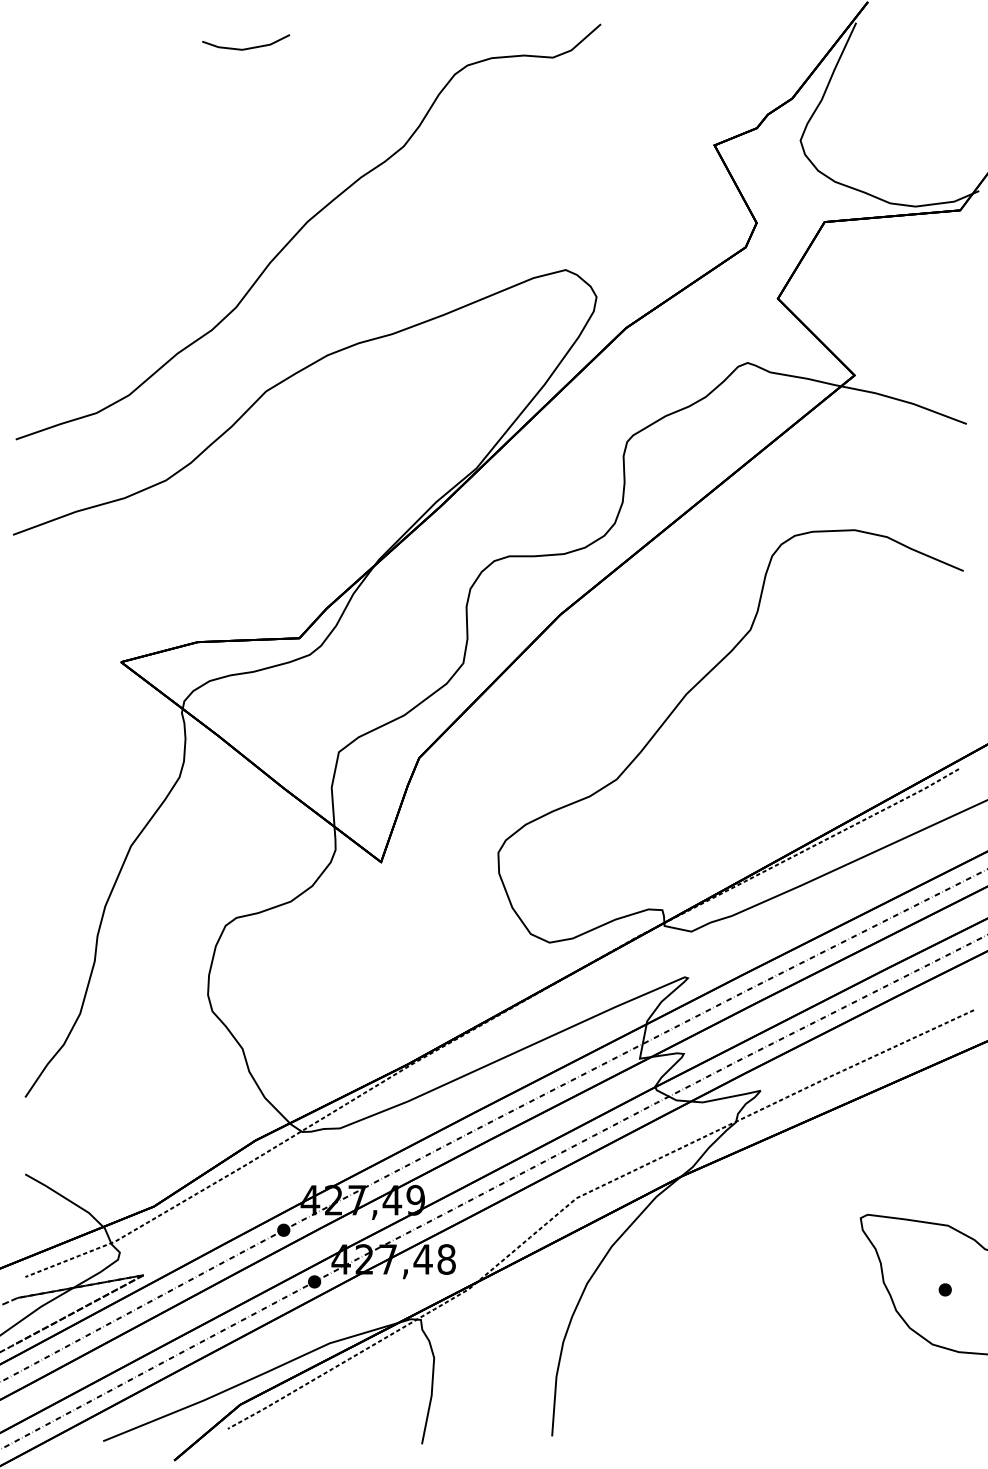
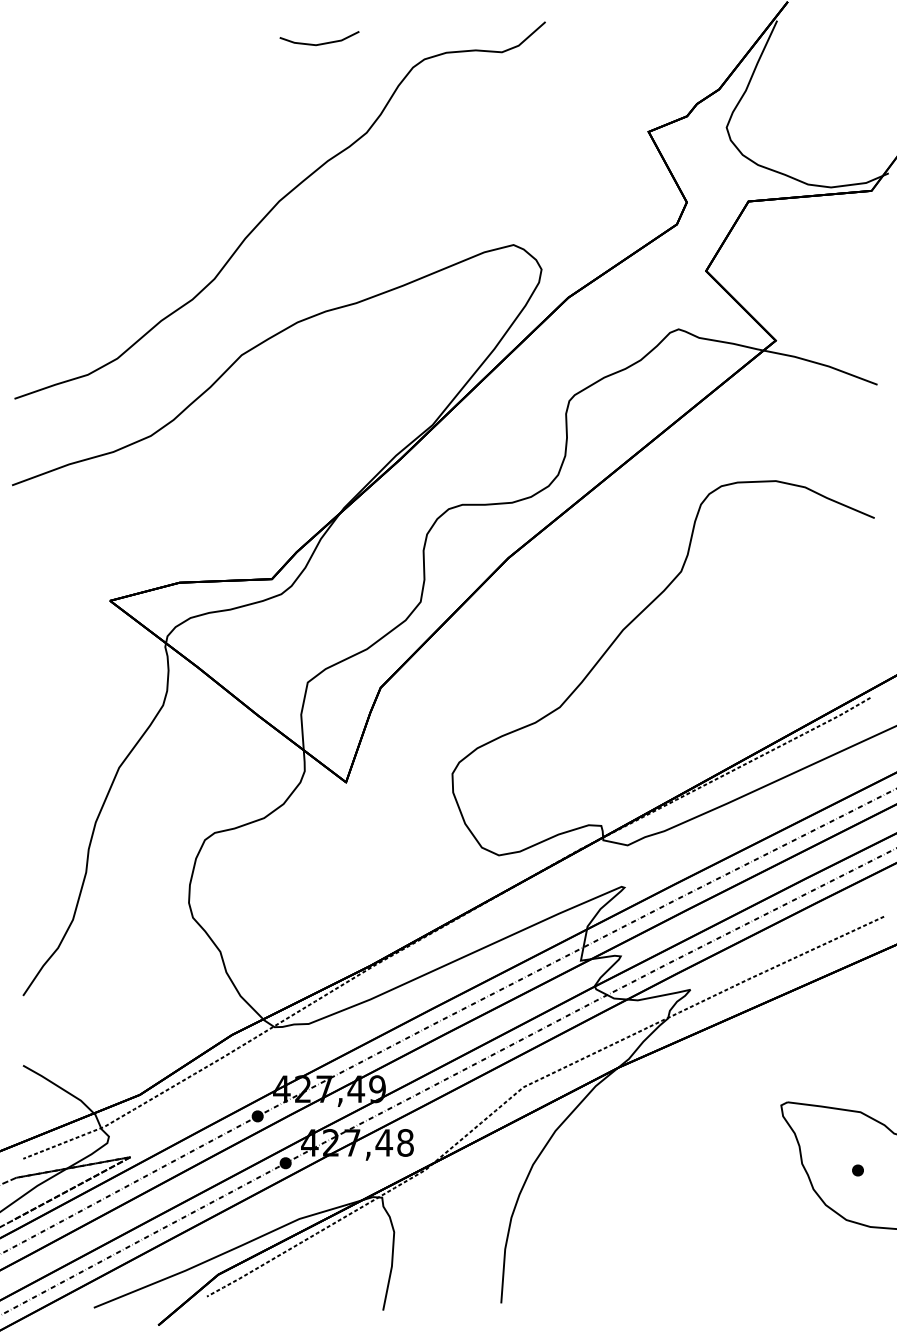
line: (246, 47) -> (319, 43), moved

